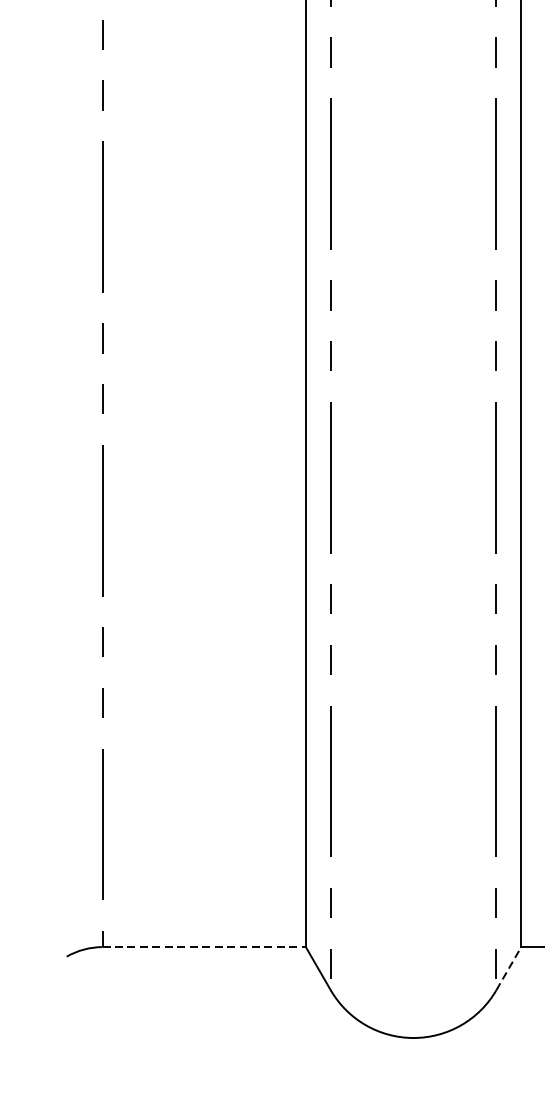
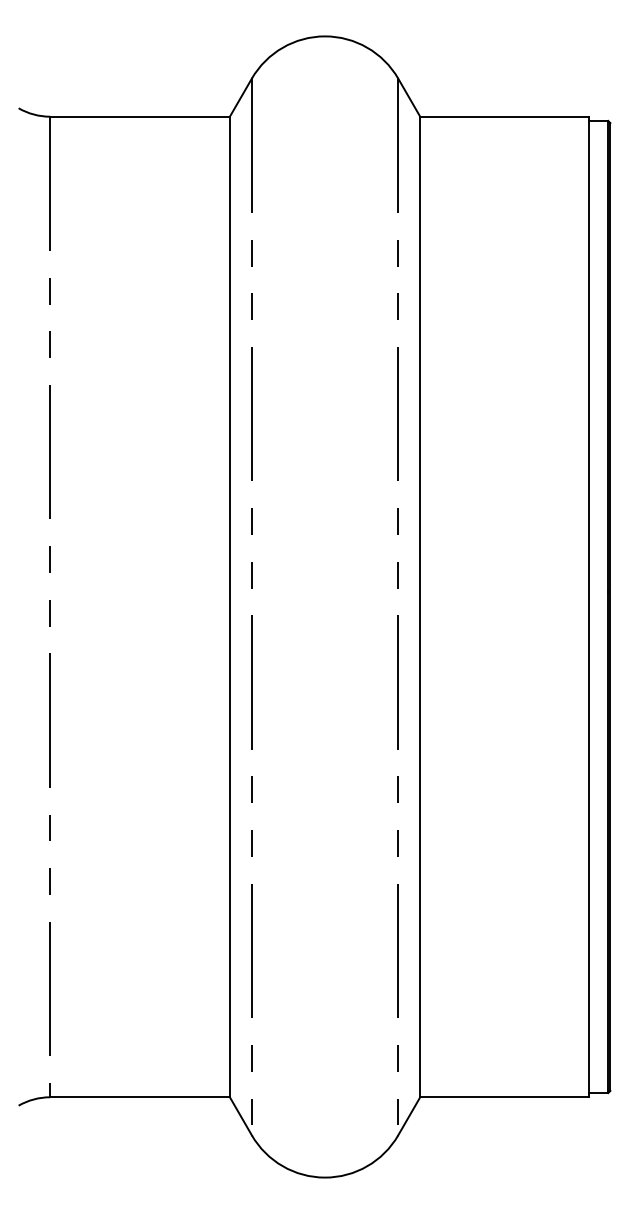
line: (204, 947) -> (140, 1097), dashed -> solid
line: (509, 968) -> (409, 1116), dashed -> solid

